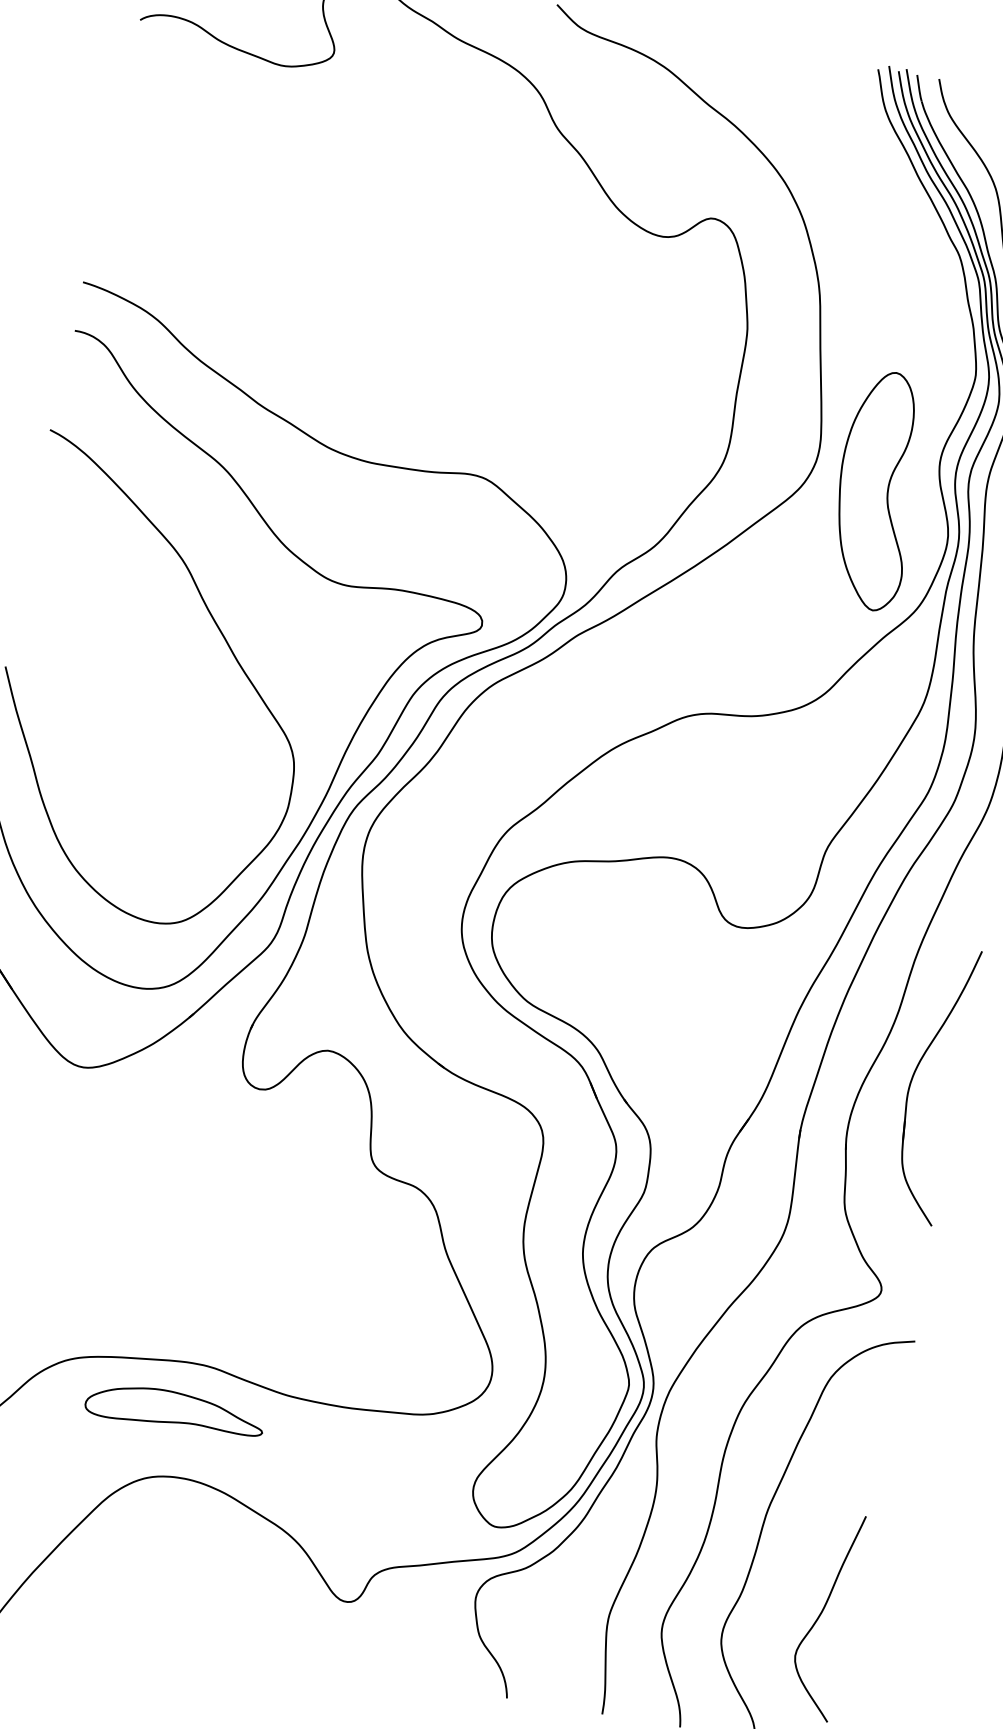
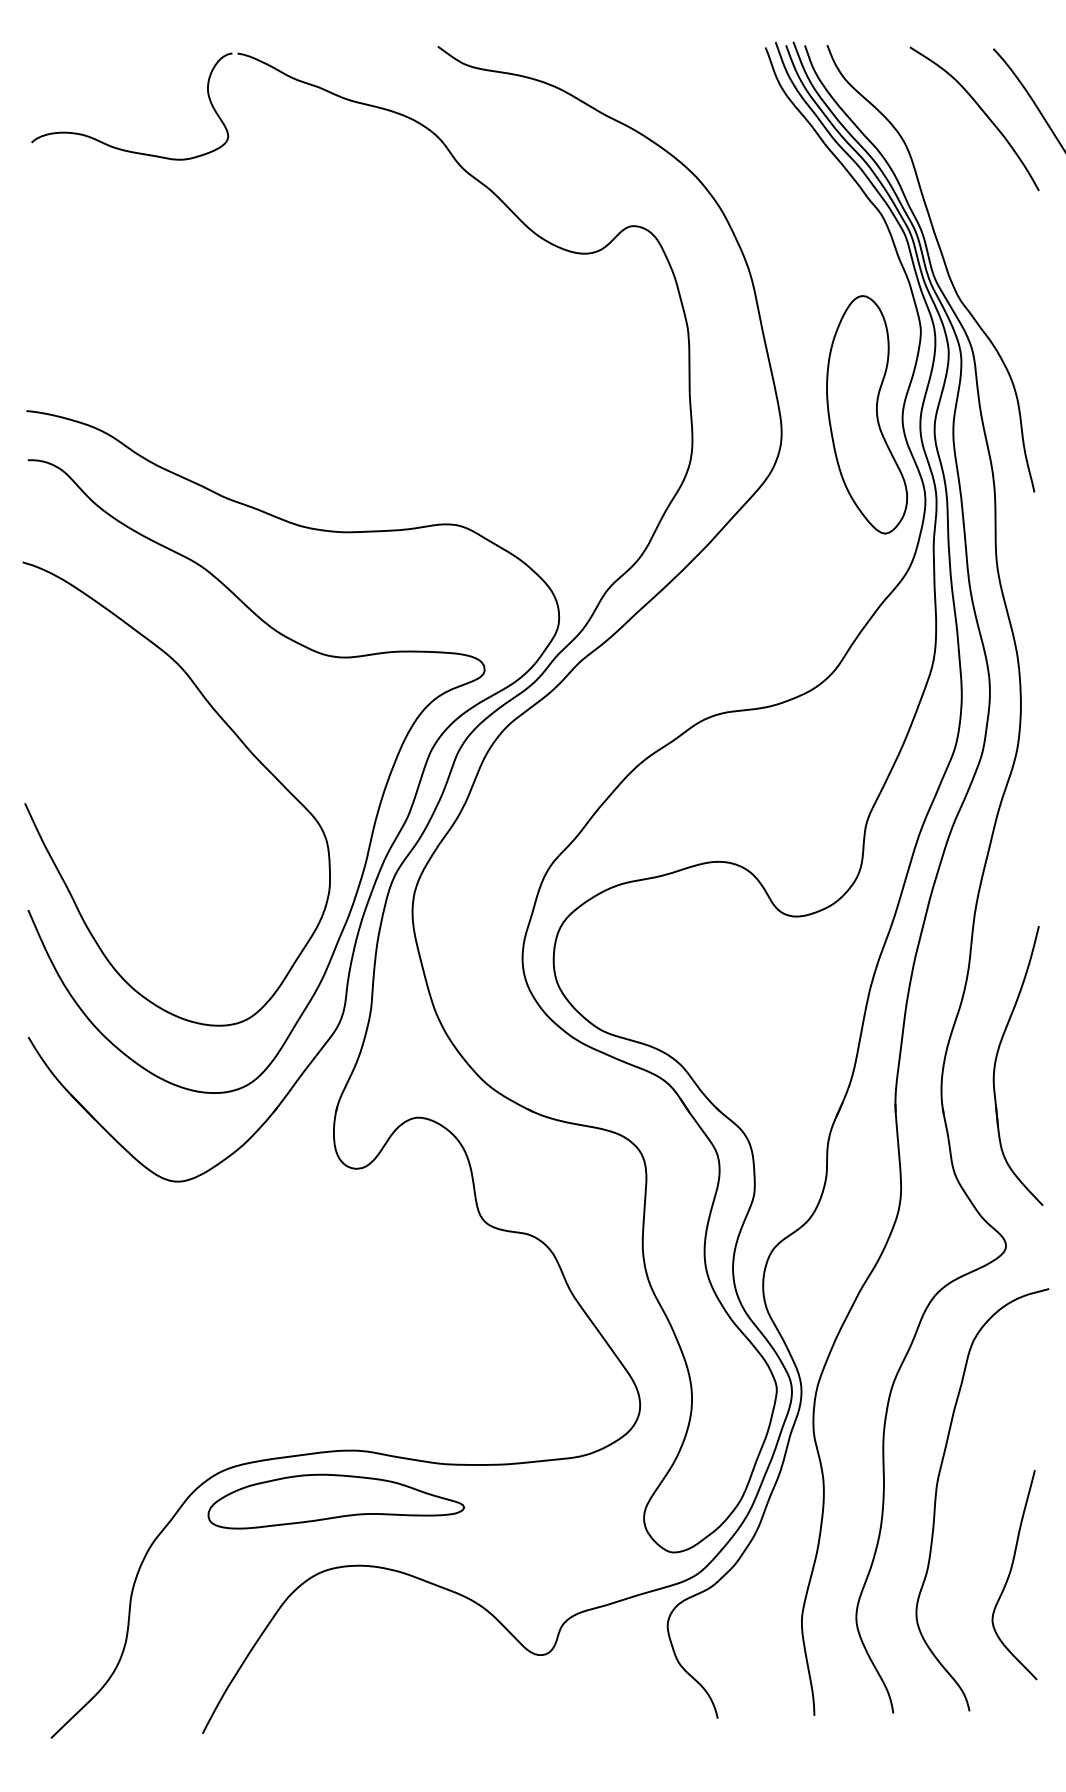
part: (878, 490) -> (867, 414), moved
part: (913, 1077) -> (996, 1063), moved
part: (175, 1411) -> (336, 1501), size x1.43

